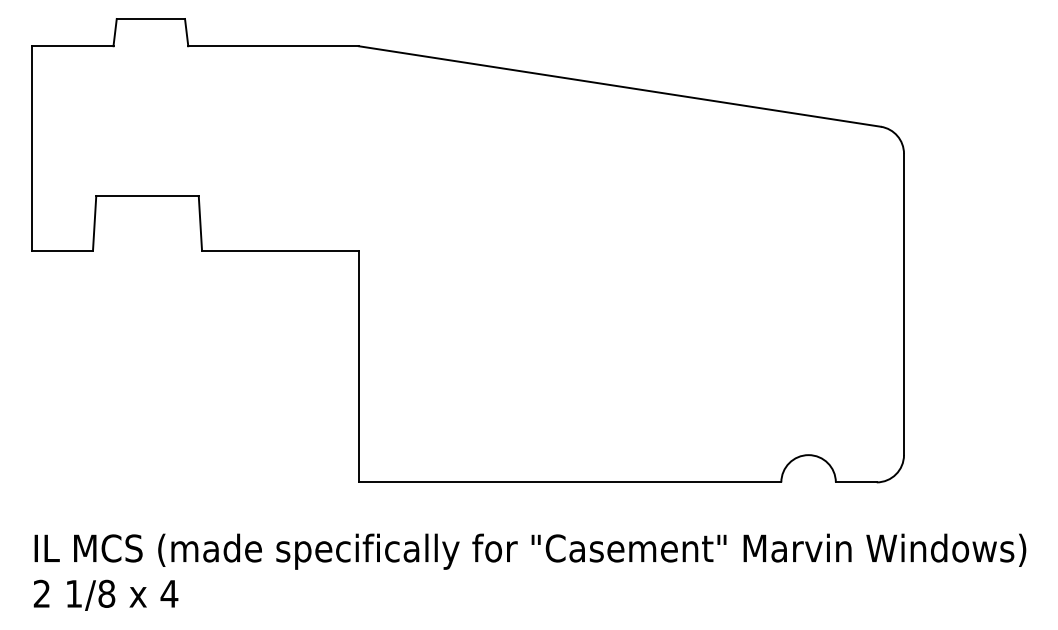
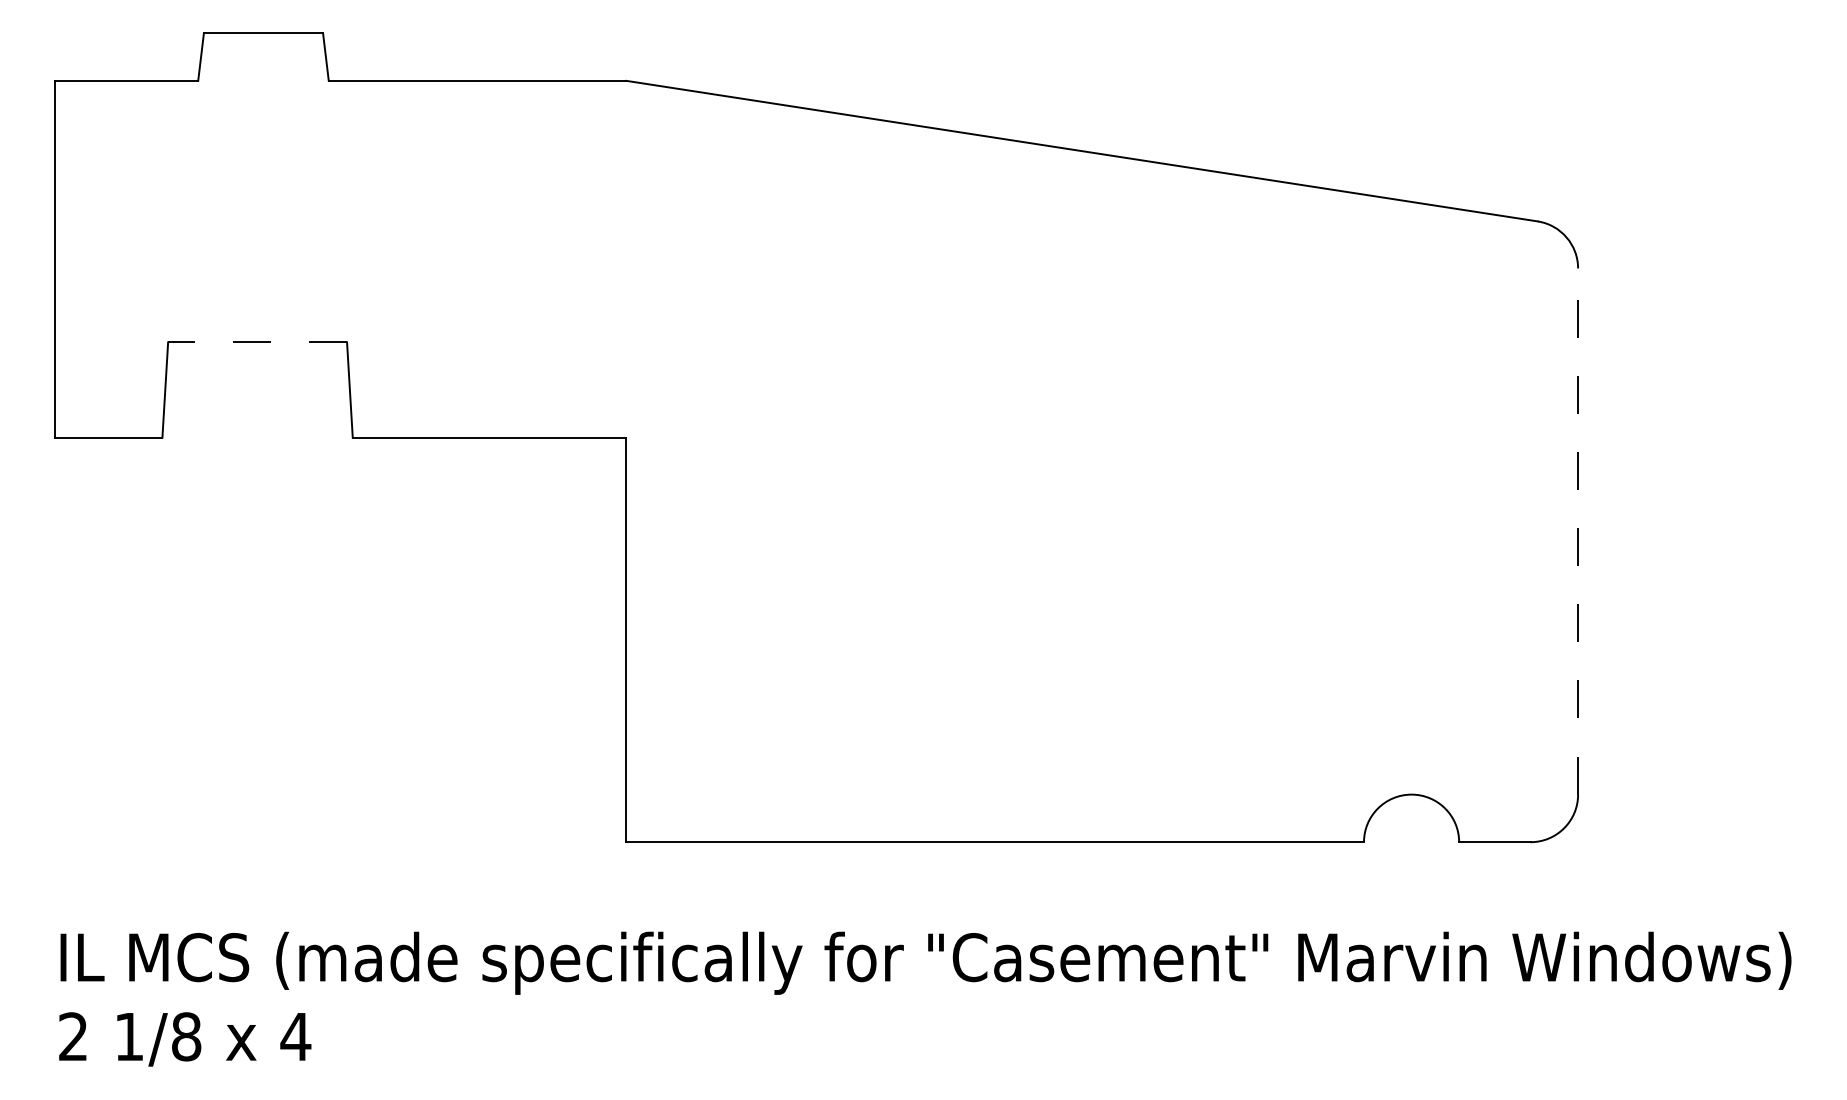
line: (147, 196) -> (257, 343), solid -> dashed
line: (904, 304) -> (1578, 531), solid -> dashed

